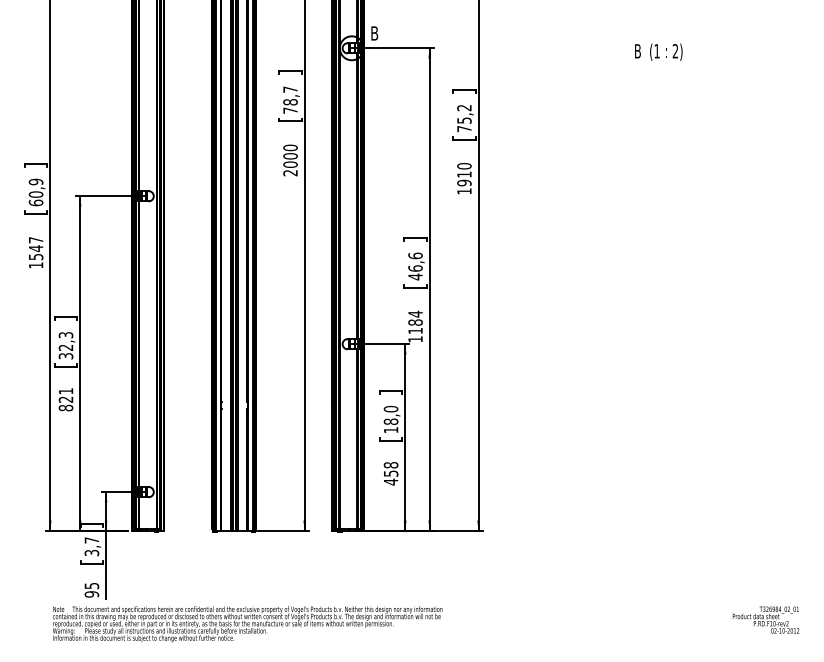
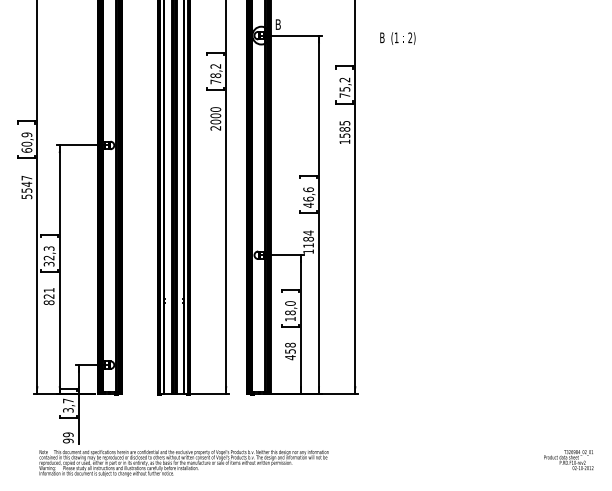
text: (658, 51) -> (397, 37), moved
text: (290, 89) -> (215, 66), 78,7 -> 78,2
text: (464, 174) -> (344, 129), 1910 -> 1585
text: (36, 265) -> (27, 196), 1547 -> 5547
text: (91, 585) -> (68, 434), 95 -> 99

